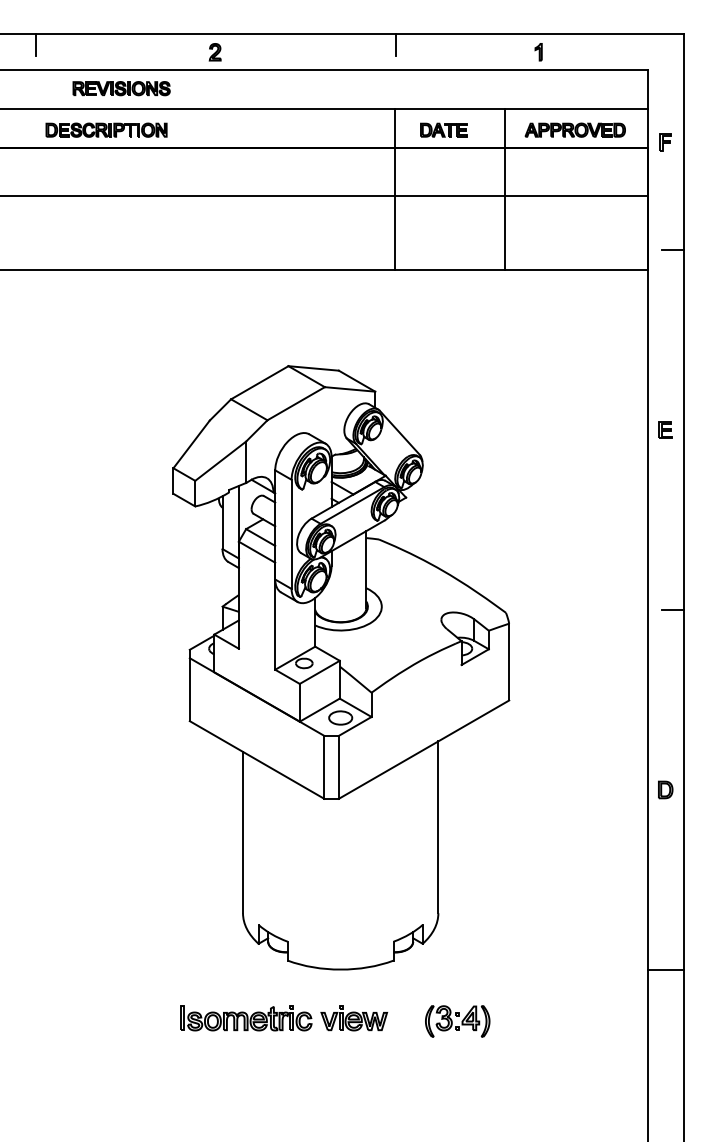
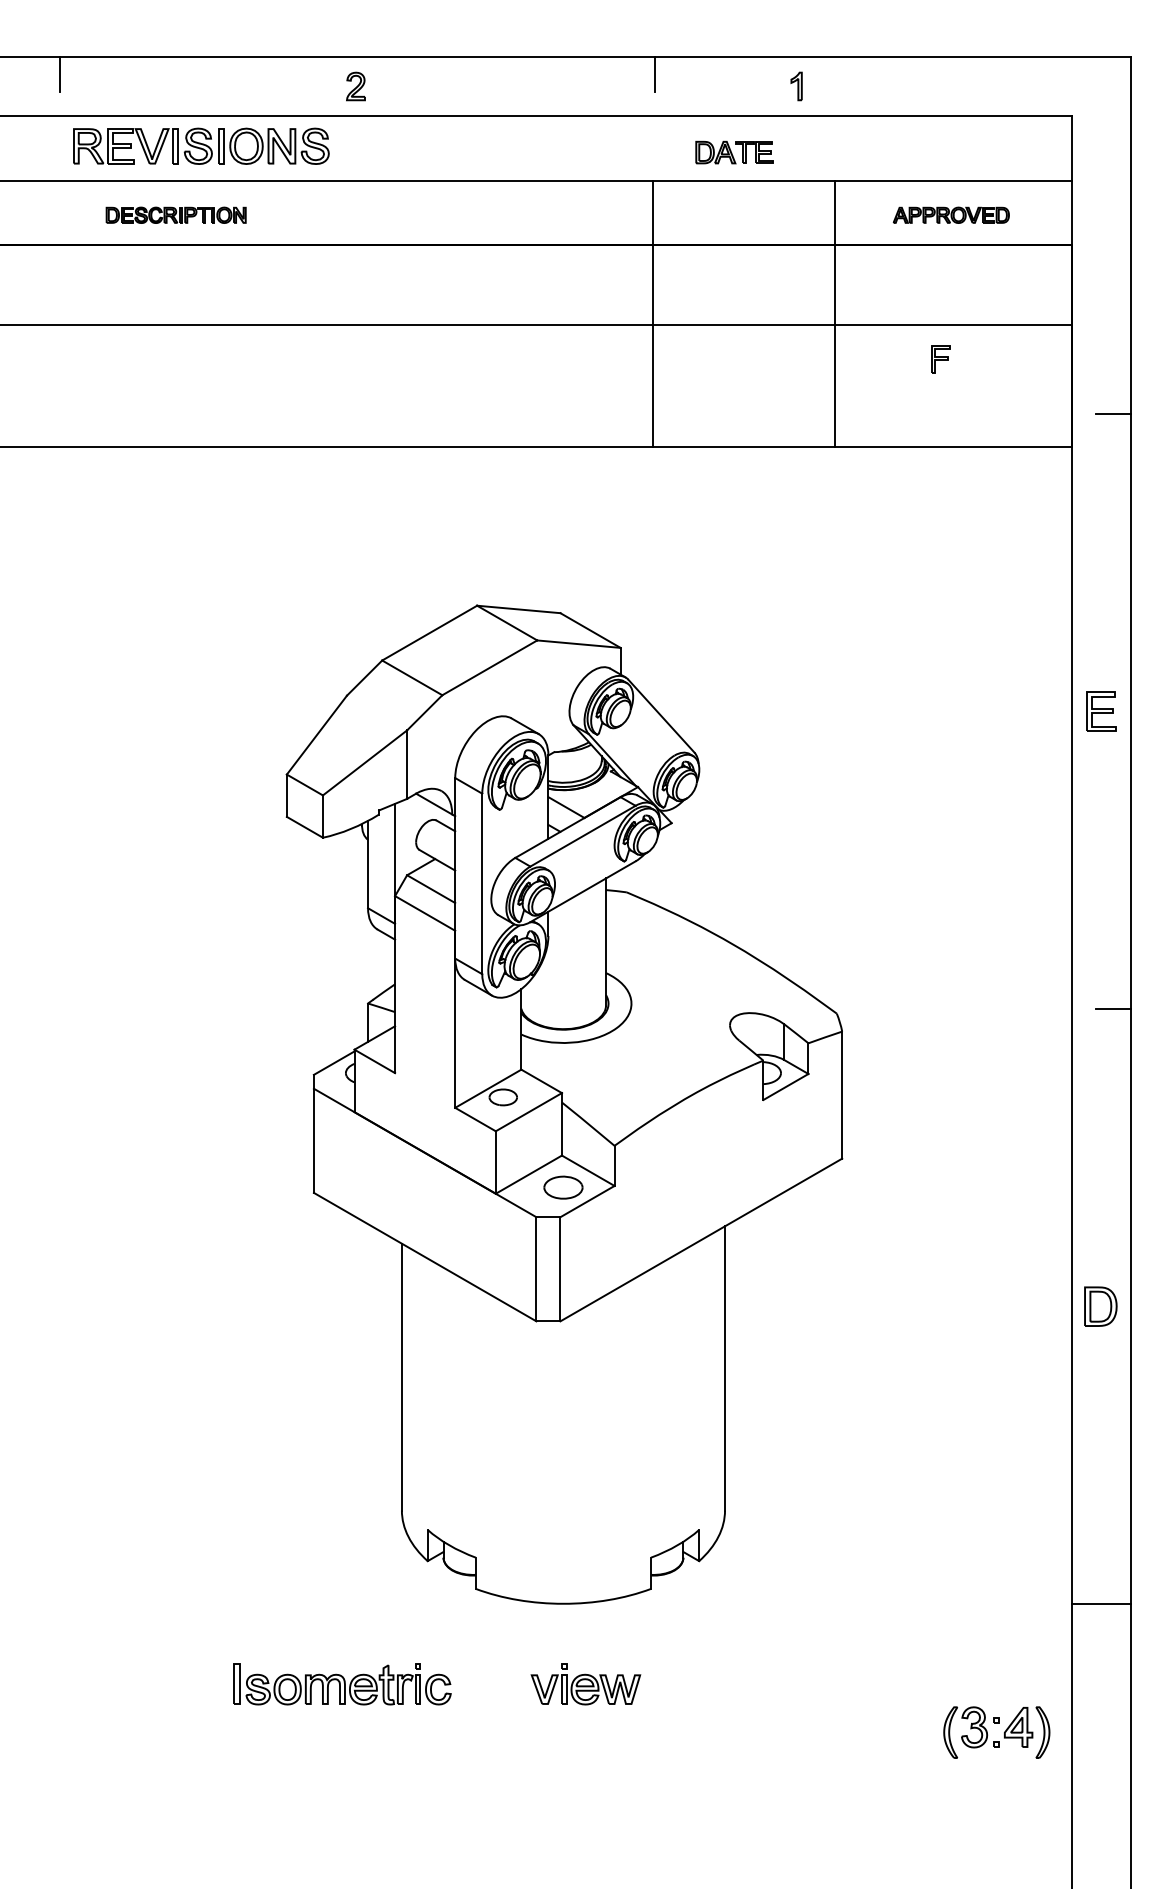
part: (538, 52) -> (796, 86), moved
part: (121, 88) -> (200, 146), size x1.6
part: (106, 129) -> (176, 214), size x0.7
part: (443, 129) -> (733, 151), moved
part: (574, 129) -> (950, 214), size x0.7
part: (665, 142) -> (940, 359), moved
part: (665, 429) -> (1100, 710), size x1.4
part: (665, 789) -> (1100, 1305), size x1.4
part: (246, 1018) -> (343, 1684), moved
part: (457, 1021) -> (996, 1732), moved

